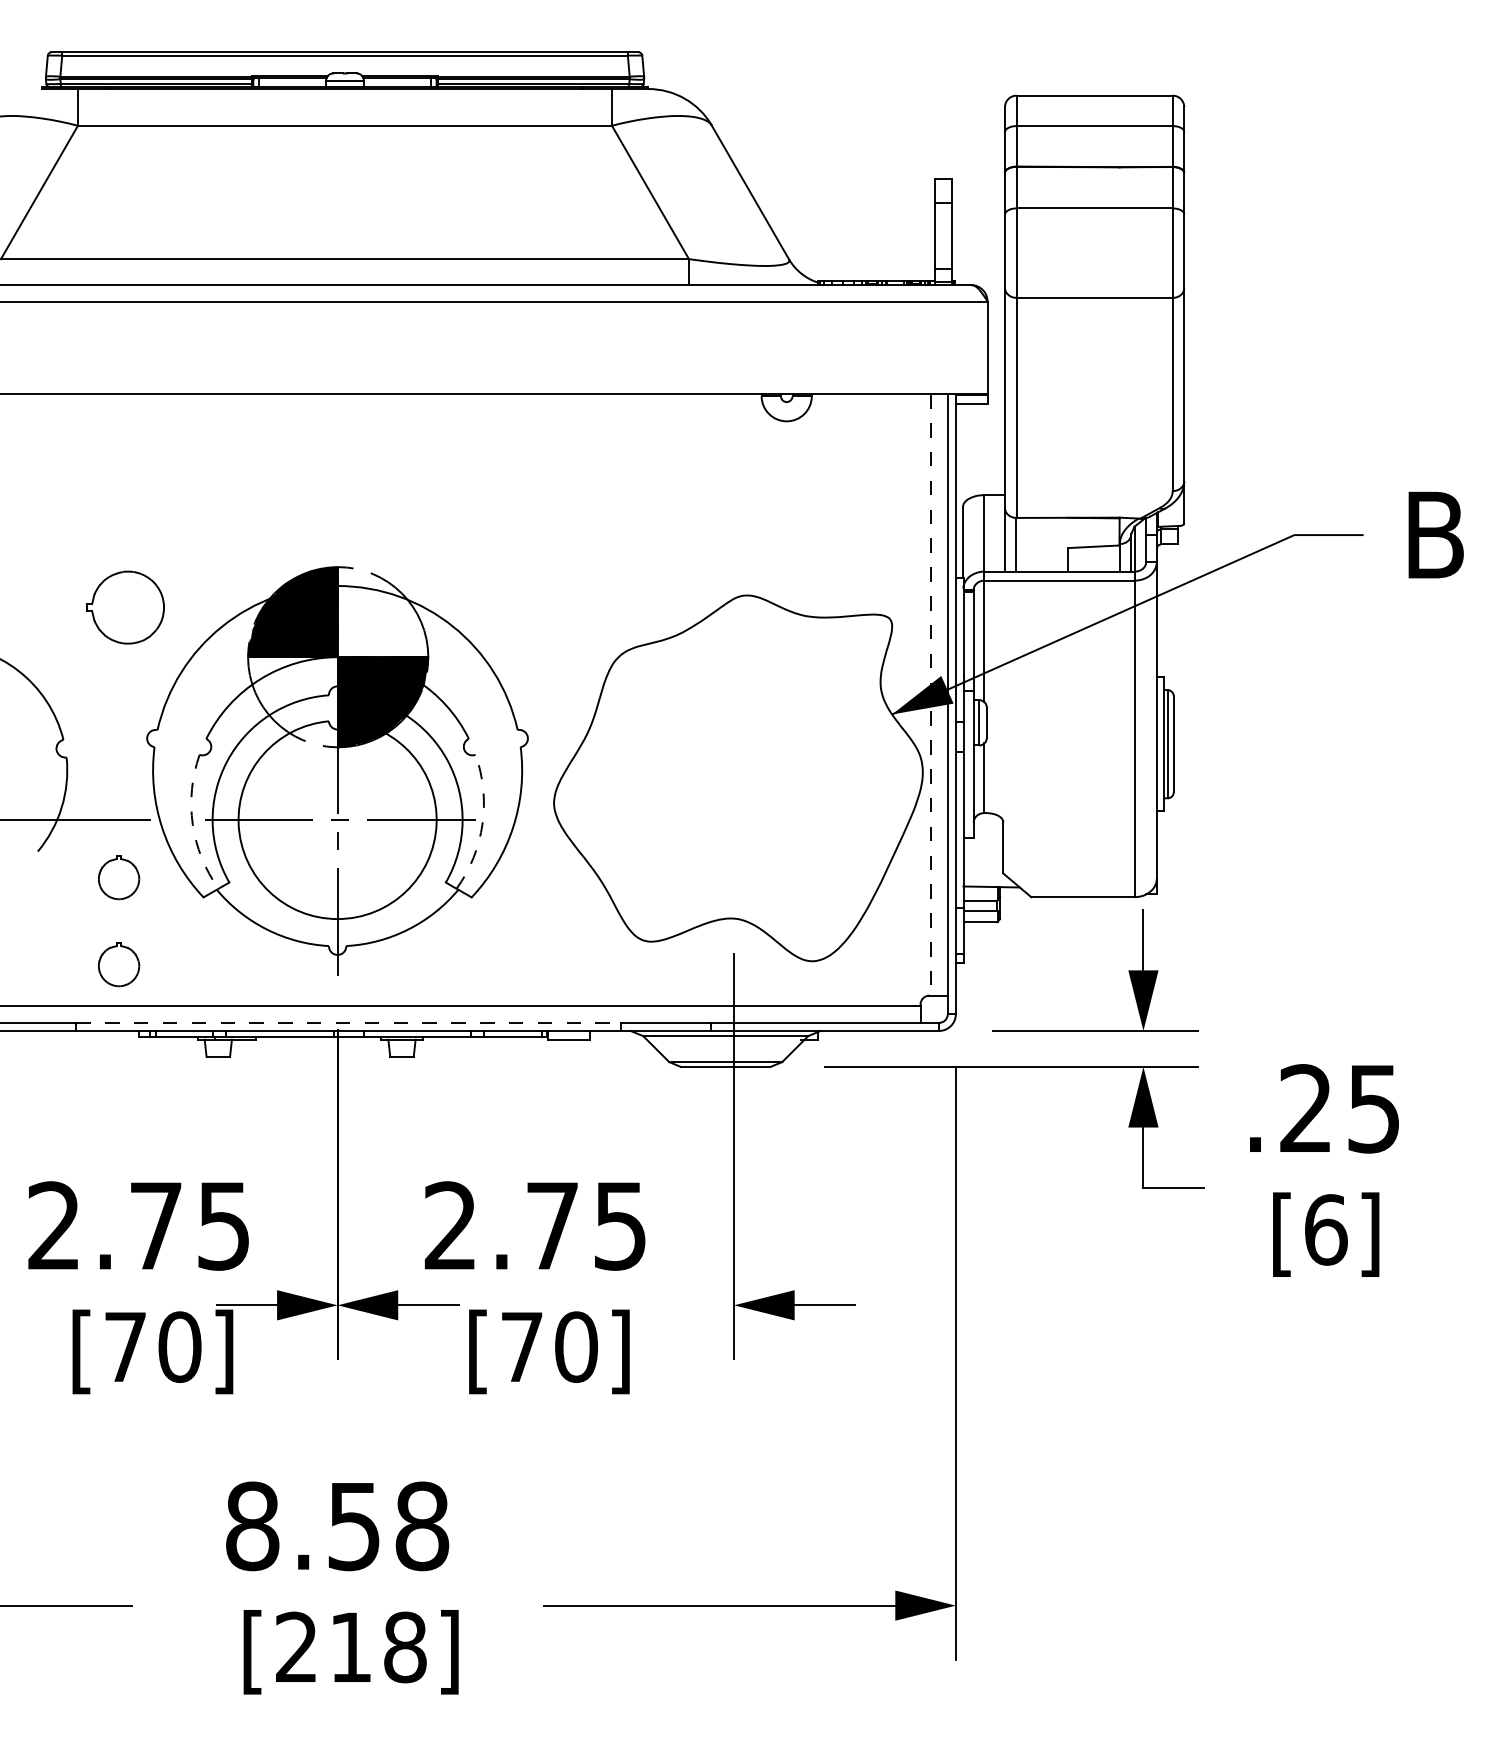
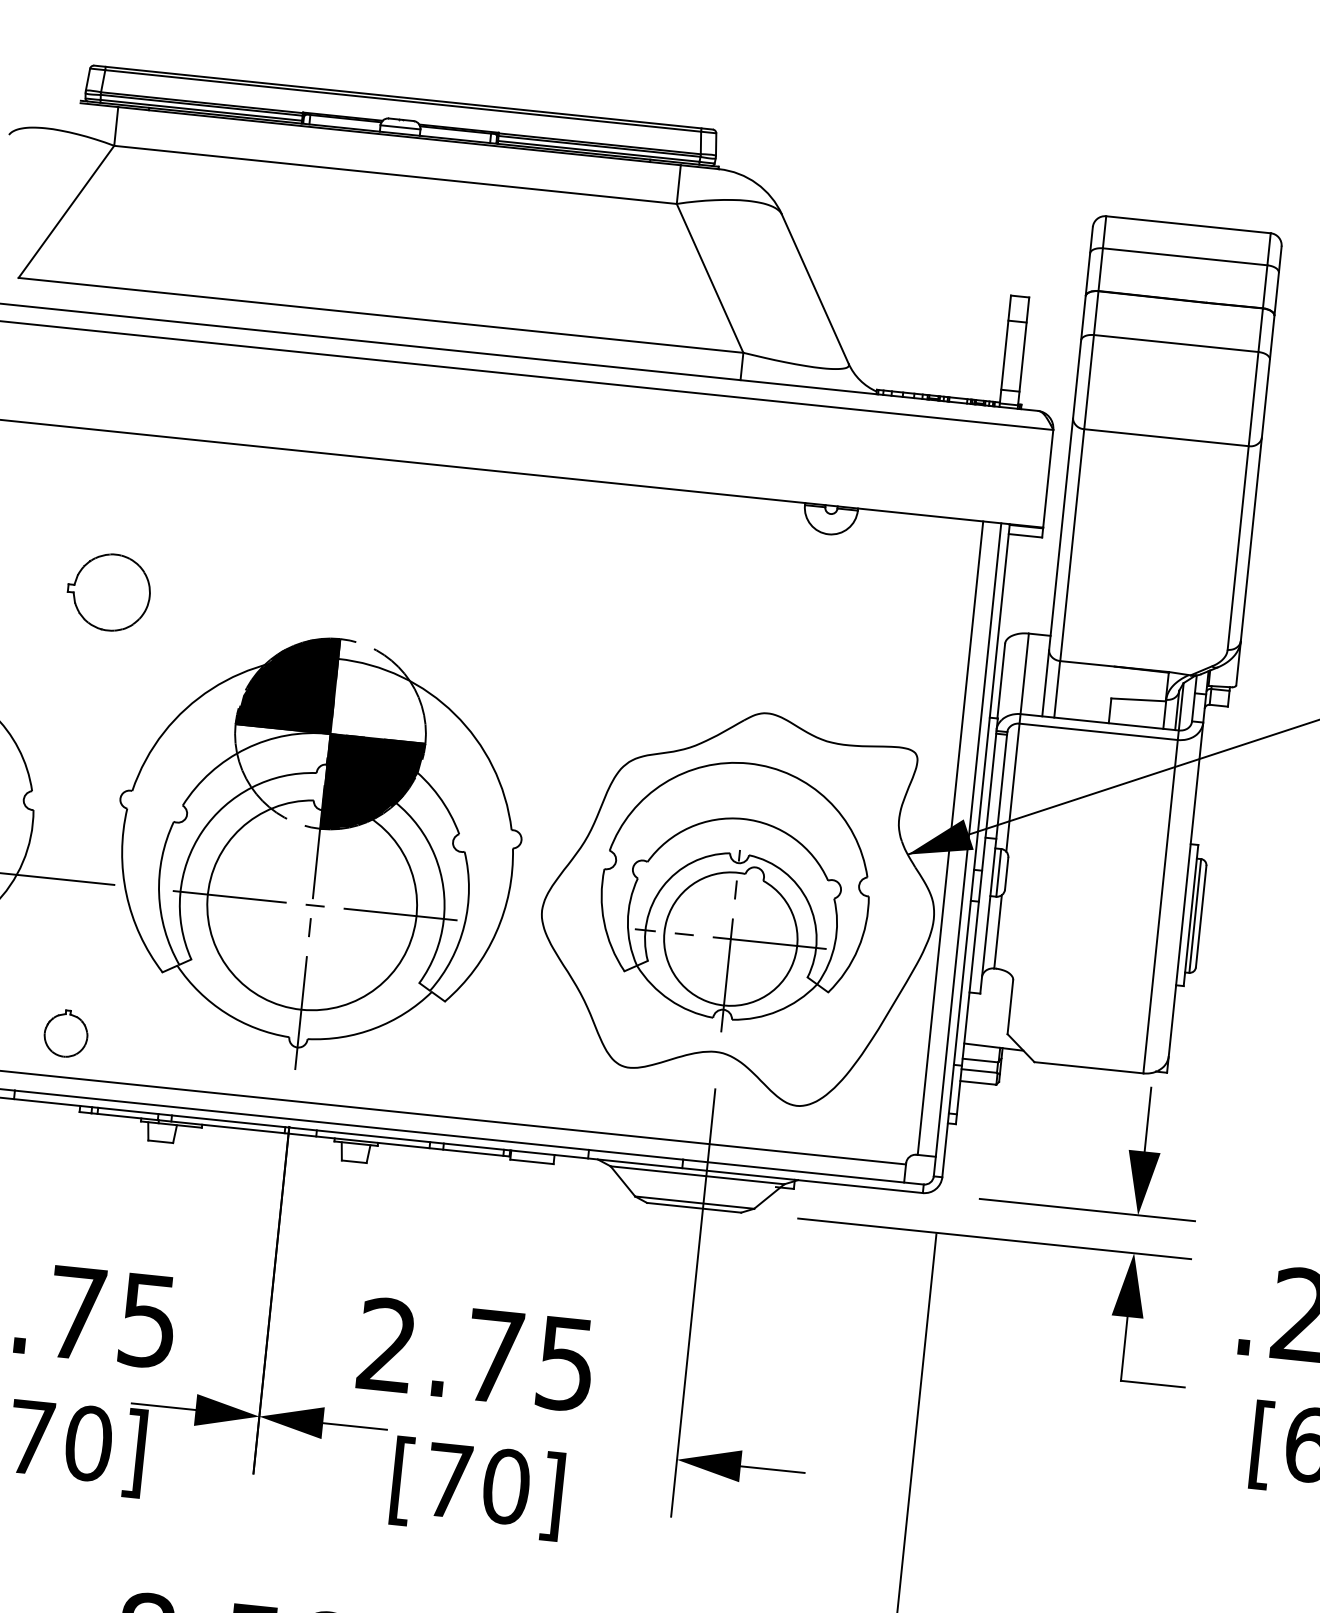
part: (125, 607) -> (109, 592), moved
line: (930, 694) -> (950, 837), dashed -> solid
part: (734, 771) -> (735, 897), added
arc: (192, 824) -> (158, 894), dashed -> solid
arc: (482, 824) -> (464, 925), dashed -> solid
part: (119, 877) -> (76, 942), removed
line: (349, 1022) -> (302, 1119), dashed -> solid

